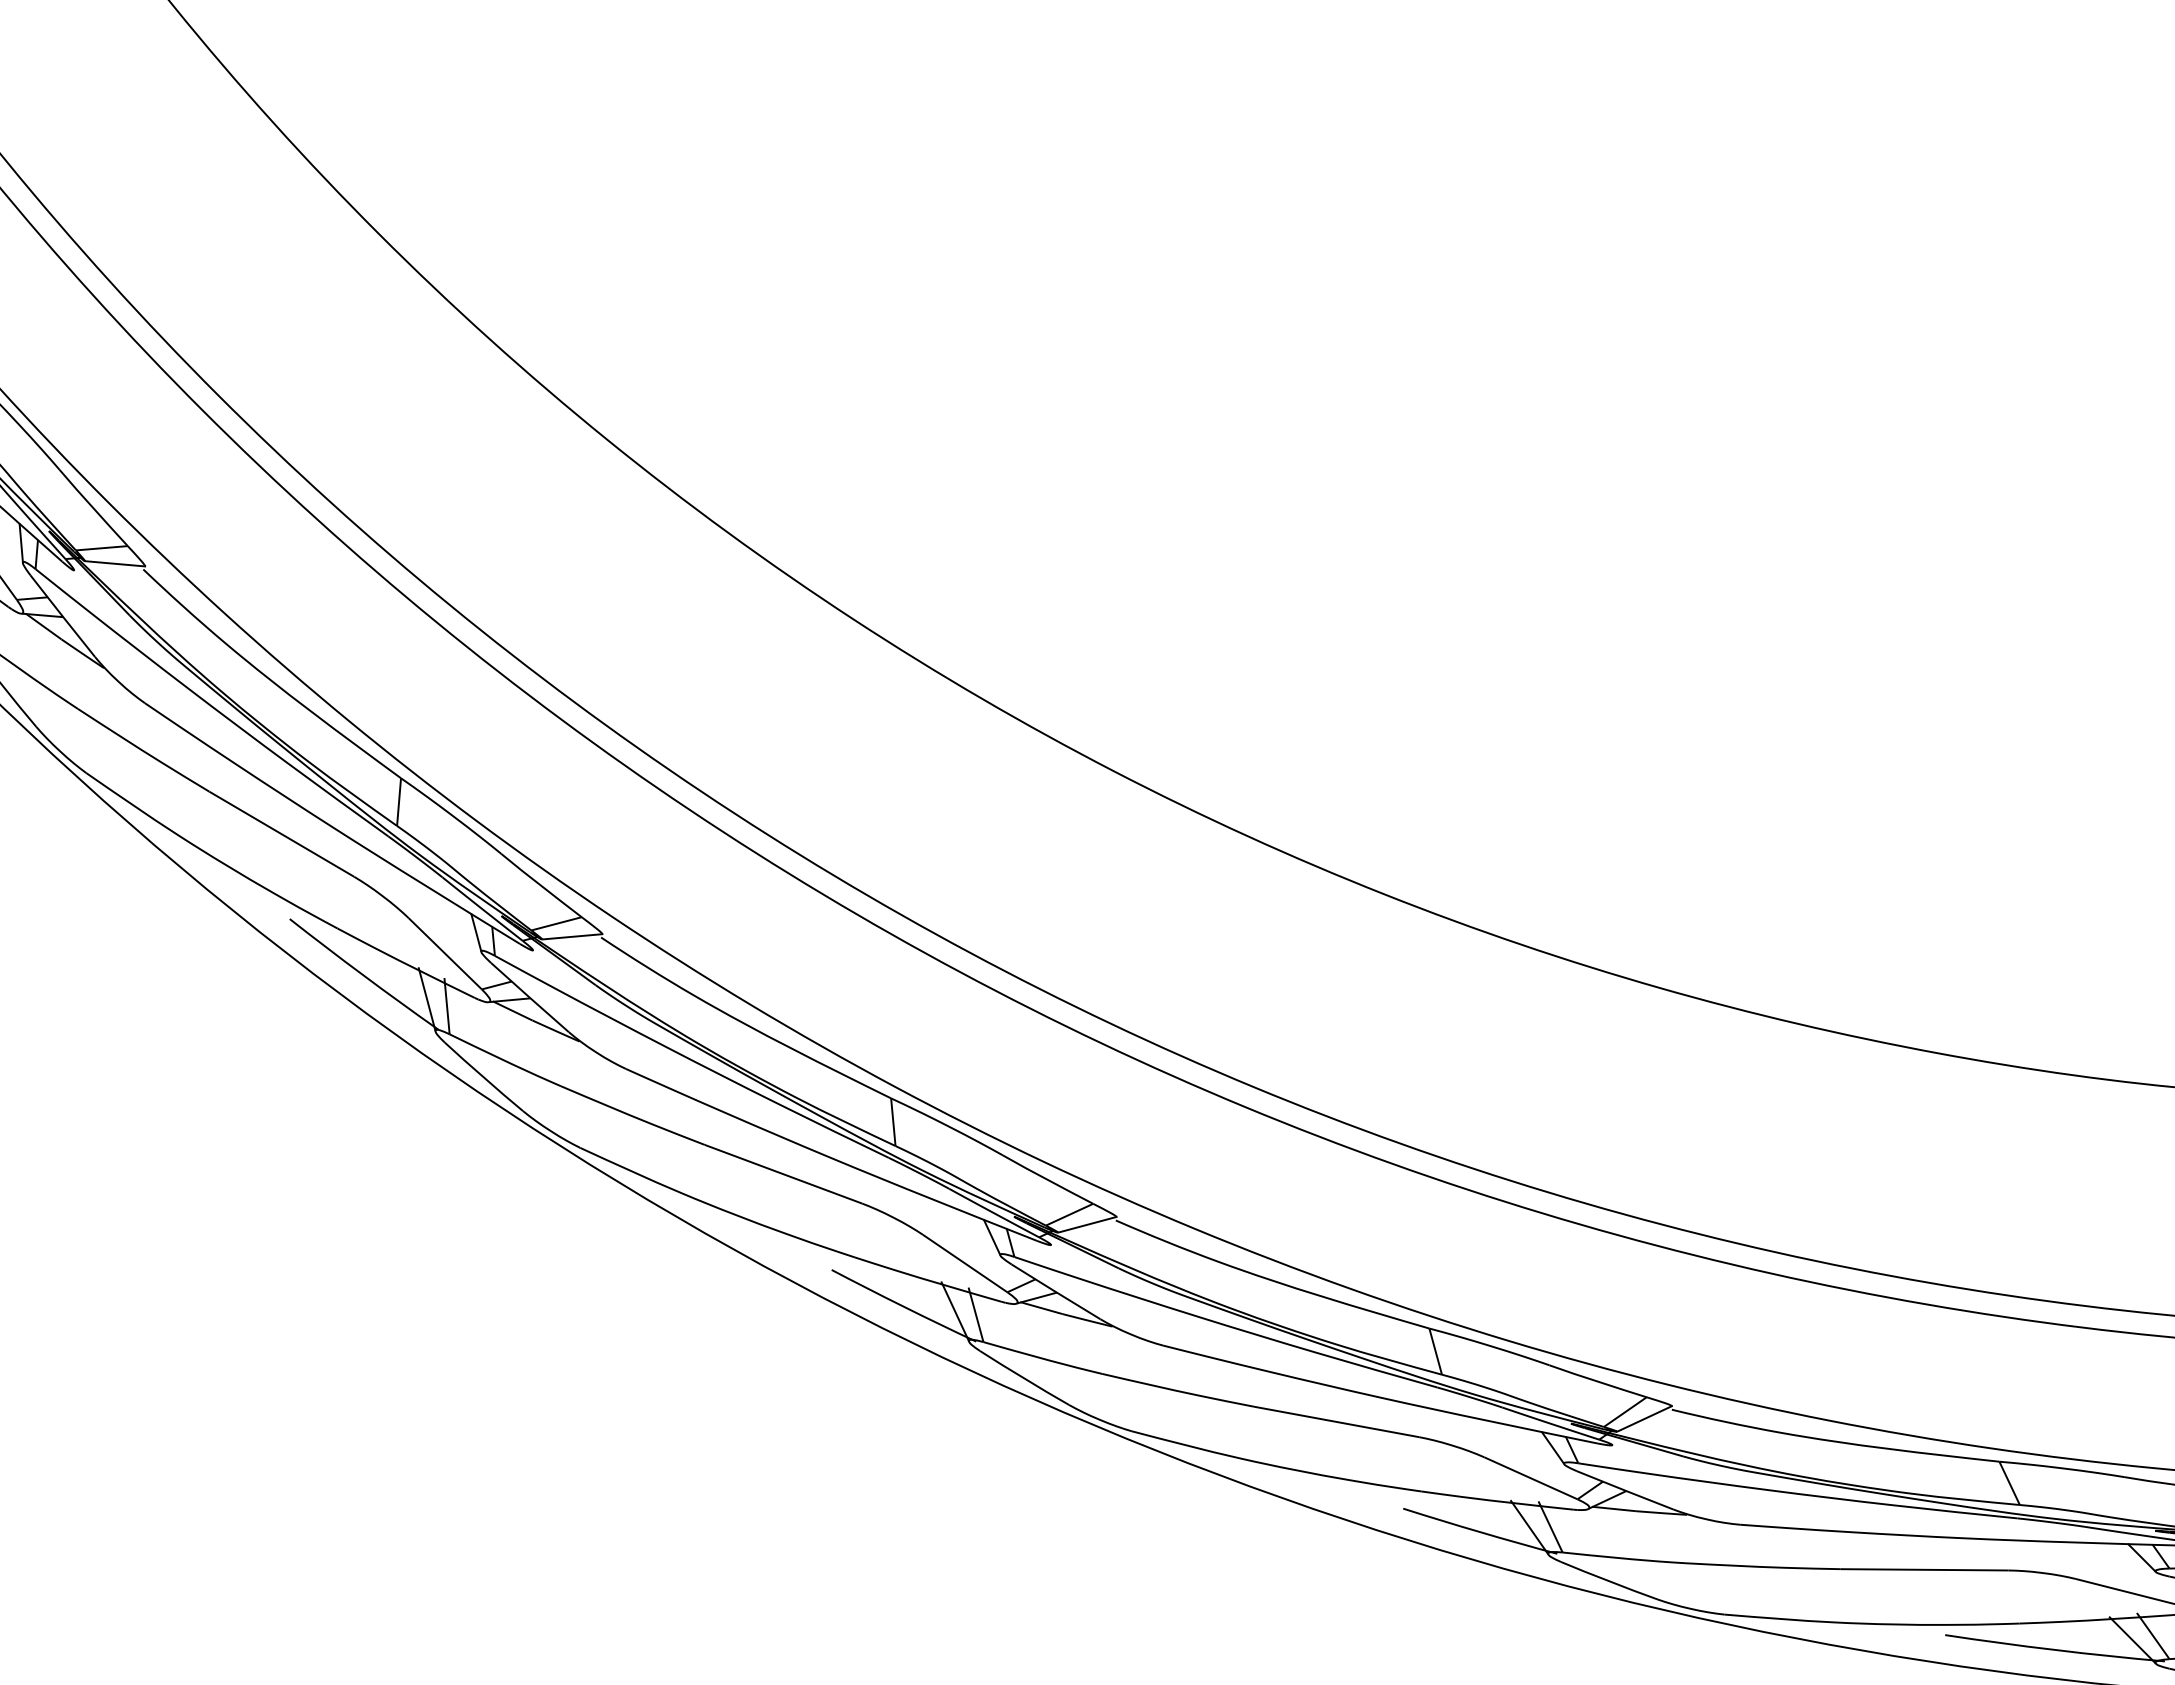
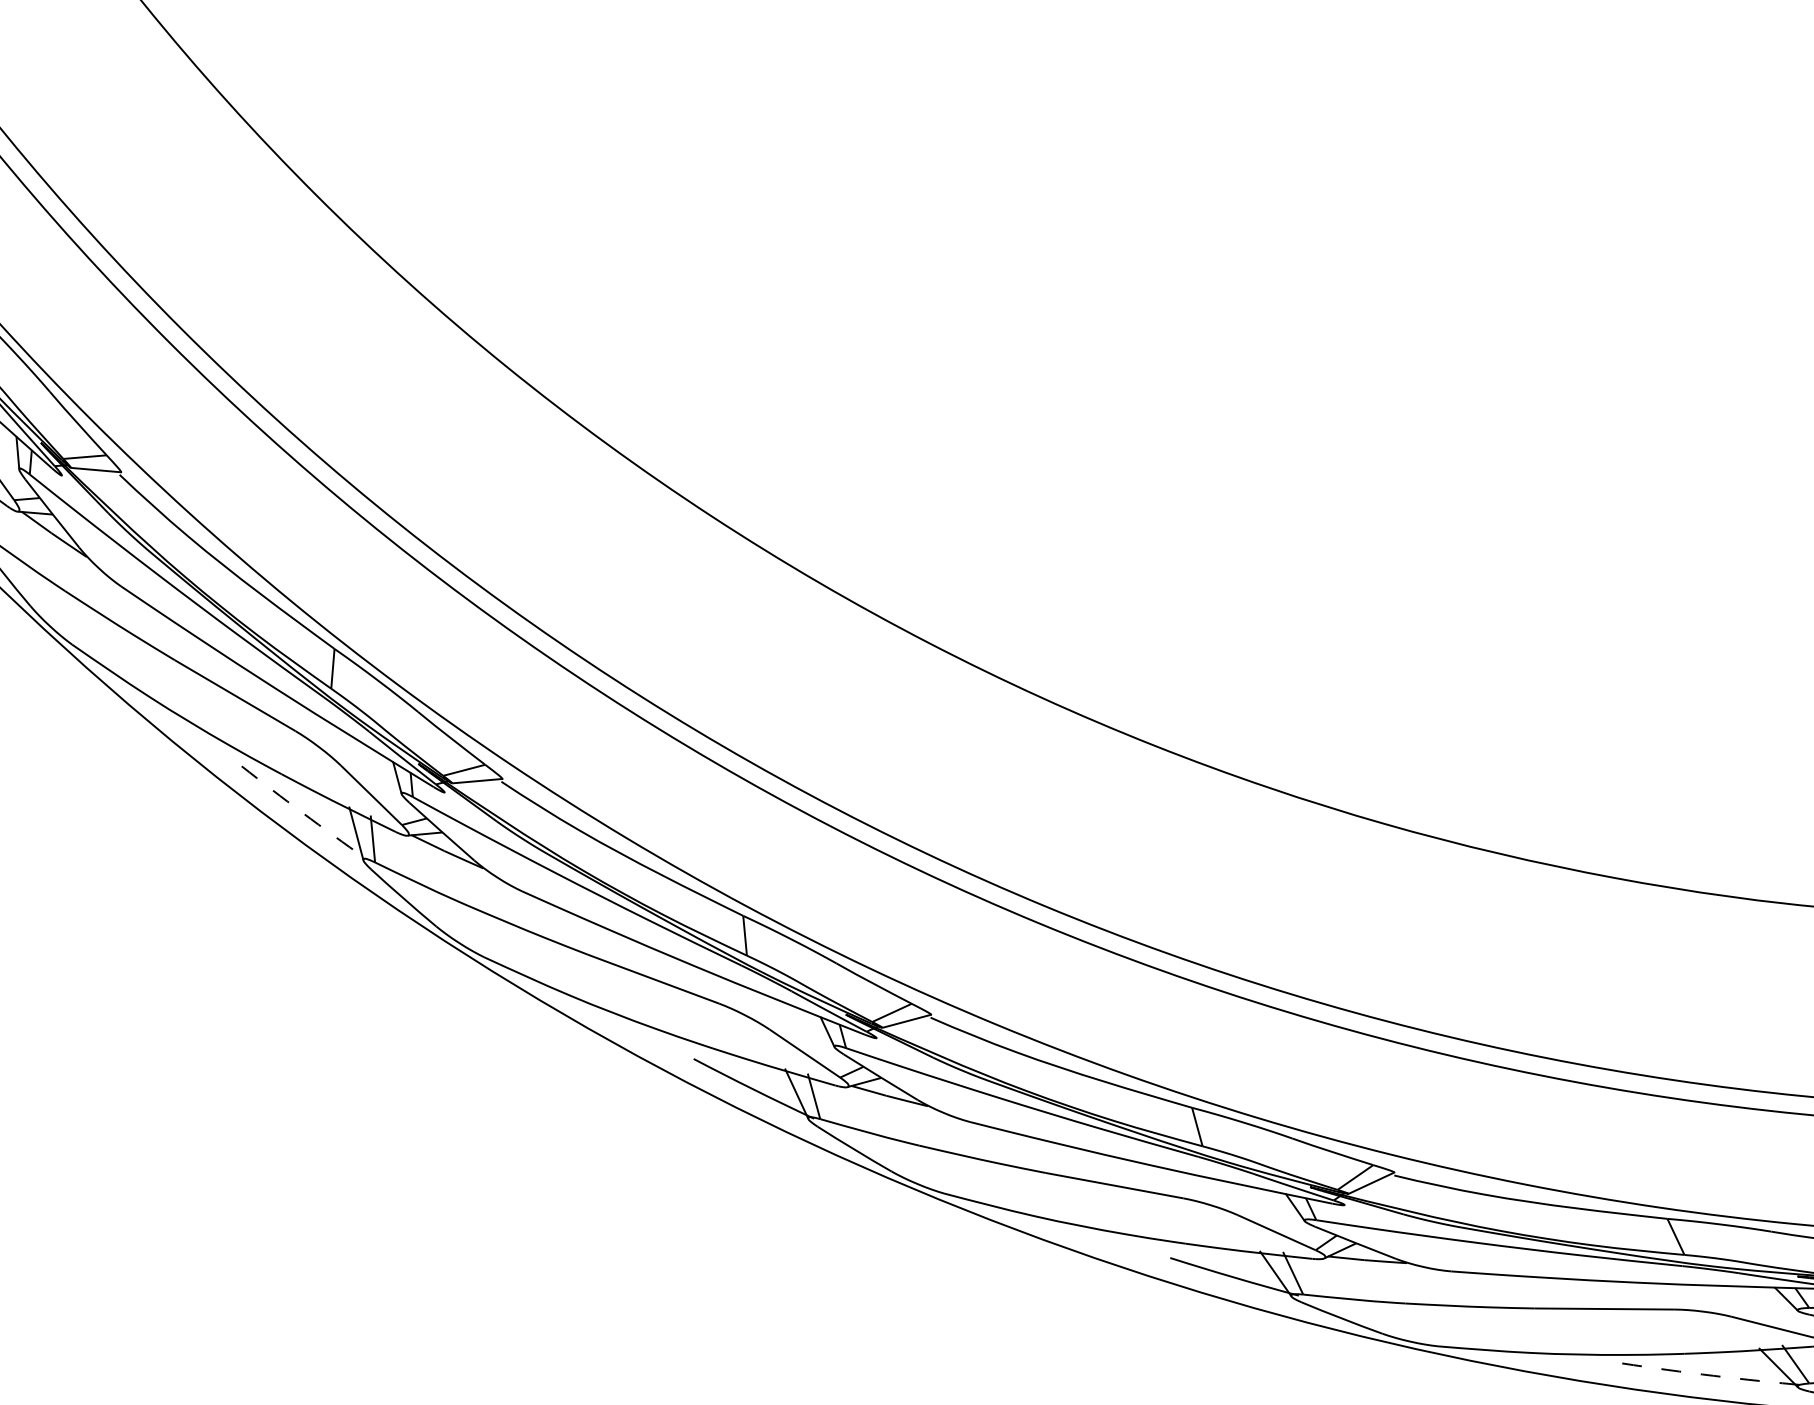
arc: (363, 975) -> (303, 813), solid -> dashed
arc: (2054, 1649) -> (1713, 1375), solid -> dashed

